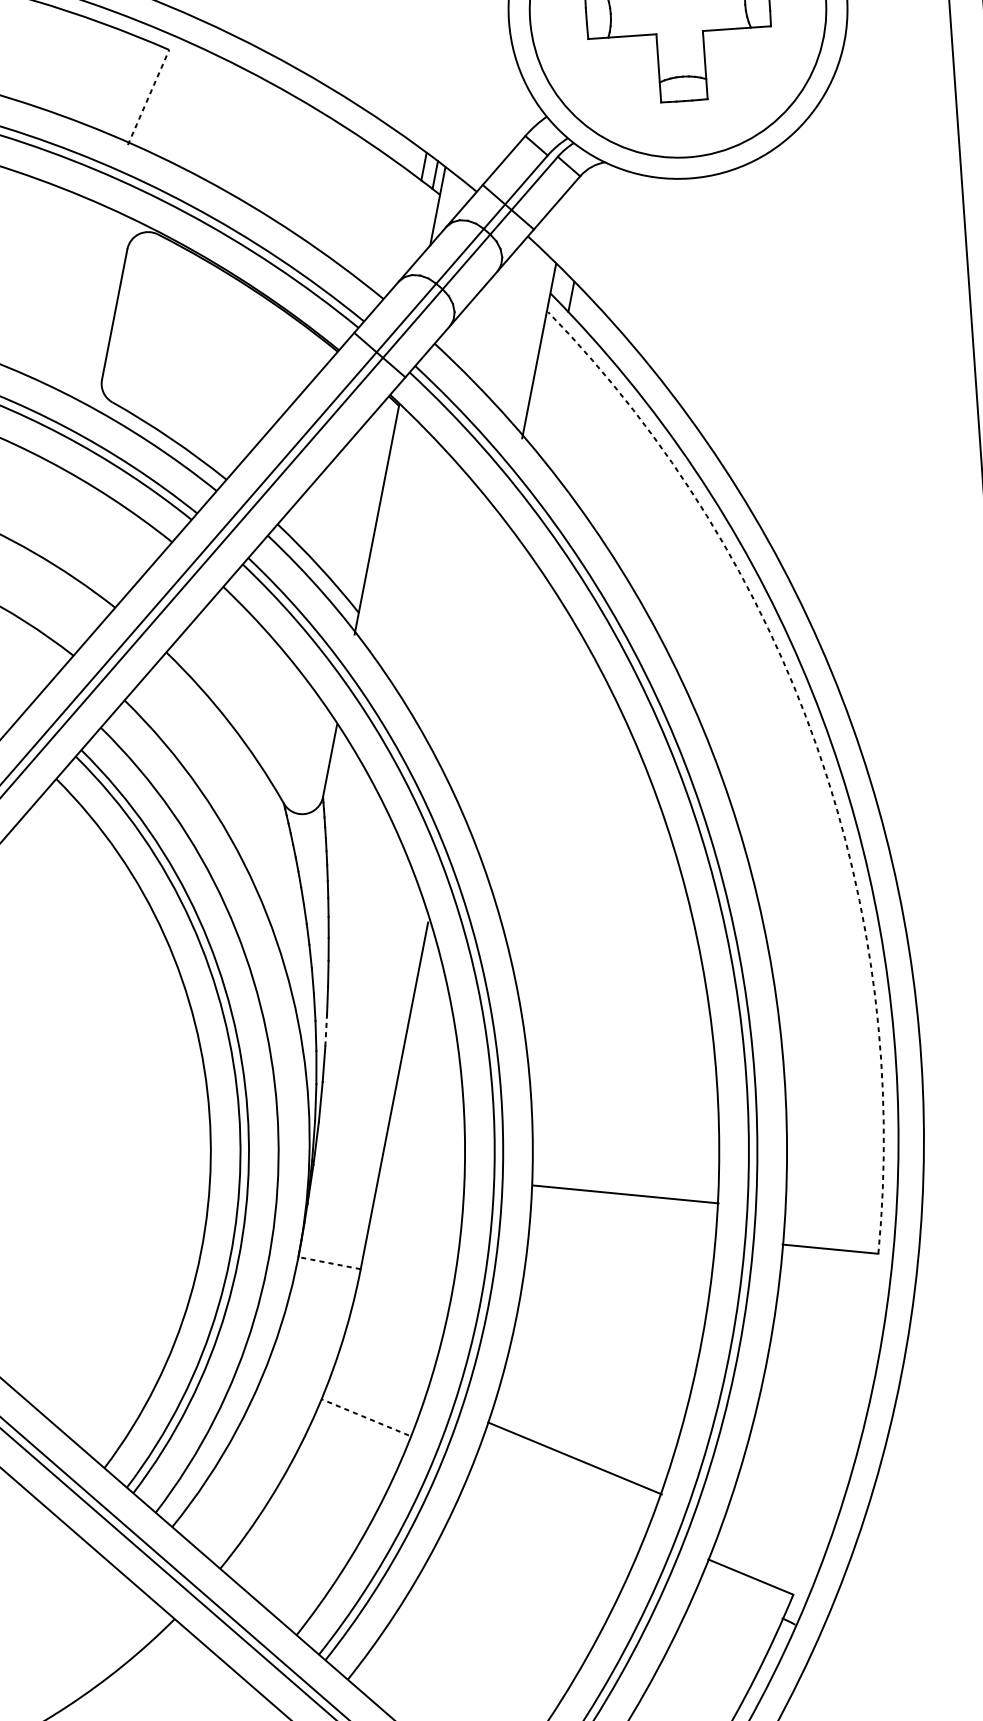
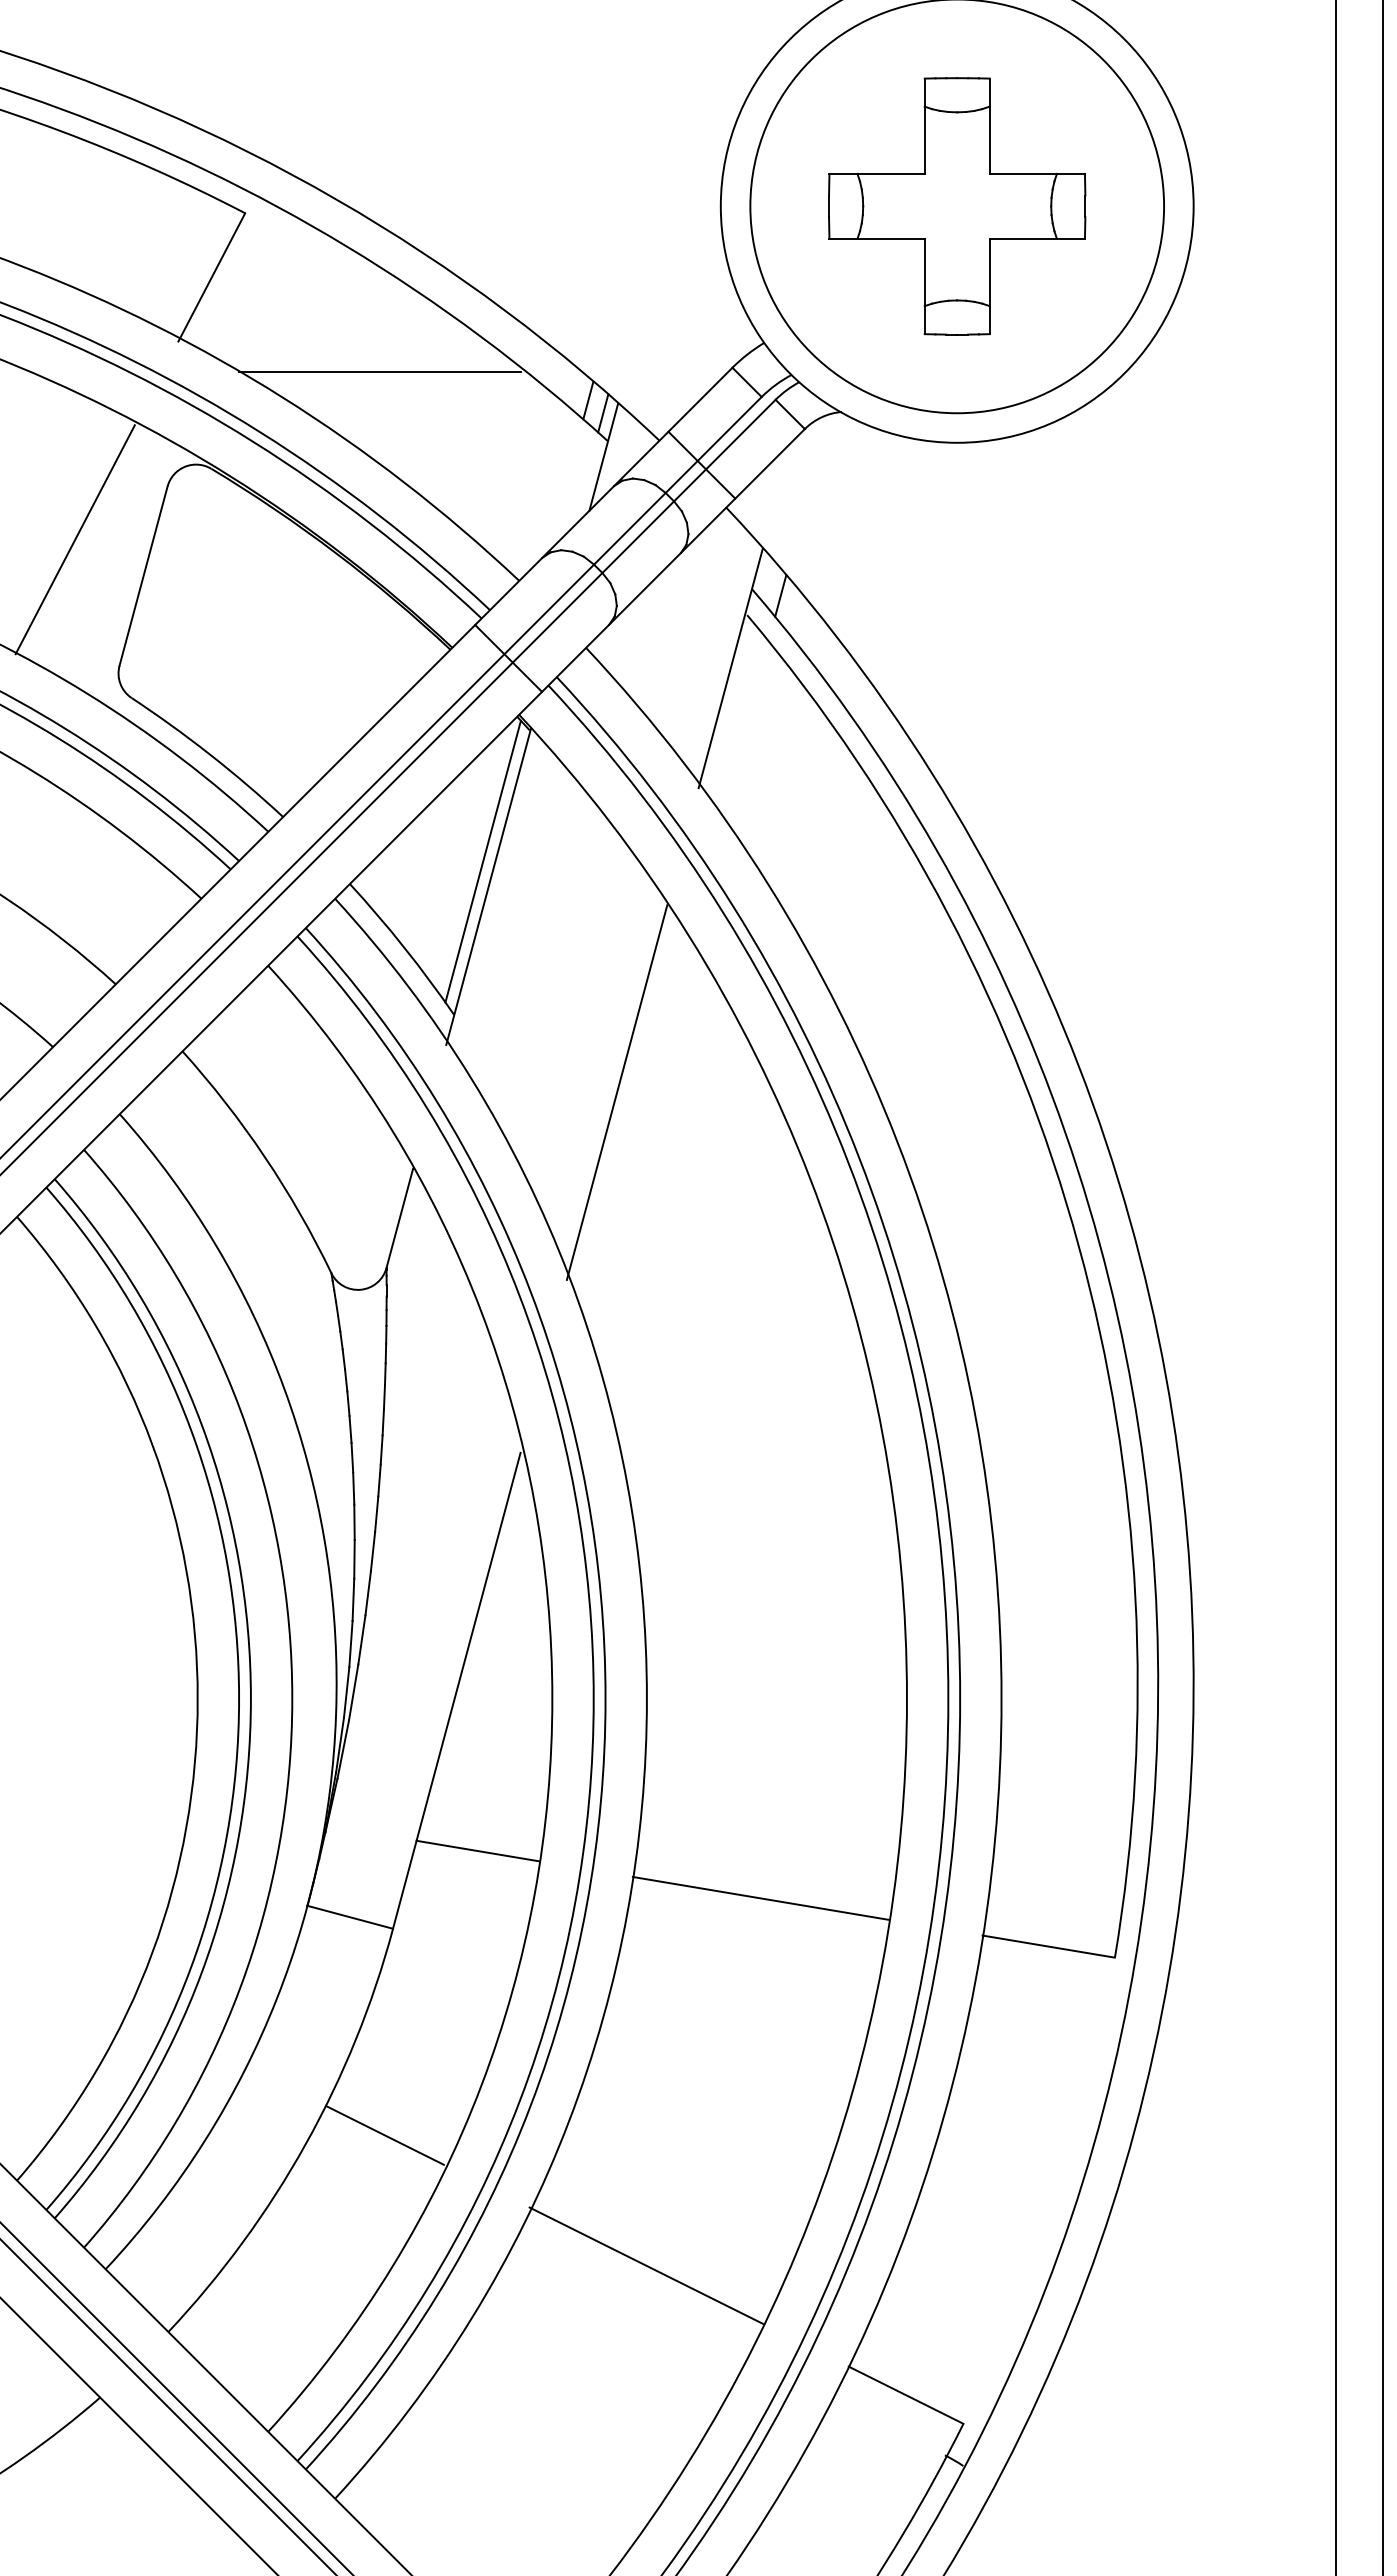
line: (149, 97) -> (212, 277), dashed -> solid
line: (273, 156) -> (379, 371), added
line: (63, 291) -> (74, 539), added
line: (371, 501) -> (482, 861), added
line: (478, 660) -> (616, 1092), added
arc: (816, 746) -> (1078, 1245), dashed -> solid
line: (326, 1030) -> (368, 1592), dashed -> solid
line: (625, 1193) -> (760, 1897), moved
line: (417, 1209) -> (477, 1850), added
line: (329, 1263) -> (349, 1917), dashed -> solid
line: (364, 1417) -> (384, 2135), dashed -> solid
line: (574, 1458) -> (646, 2265), moved

